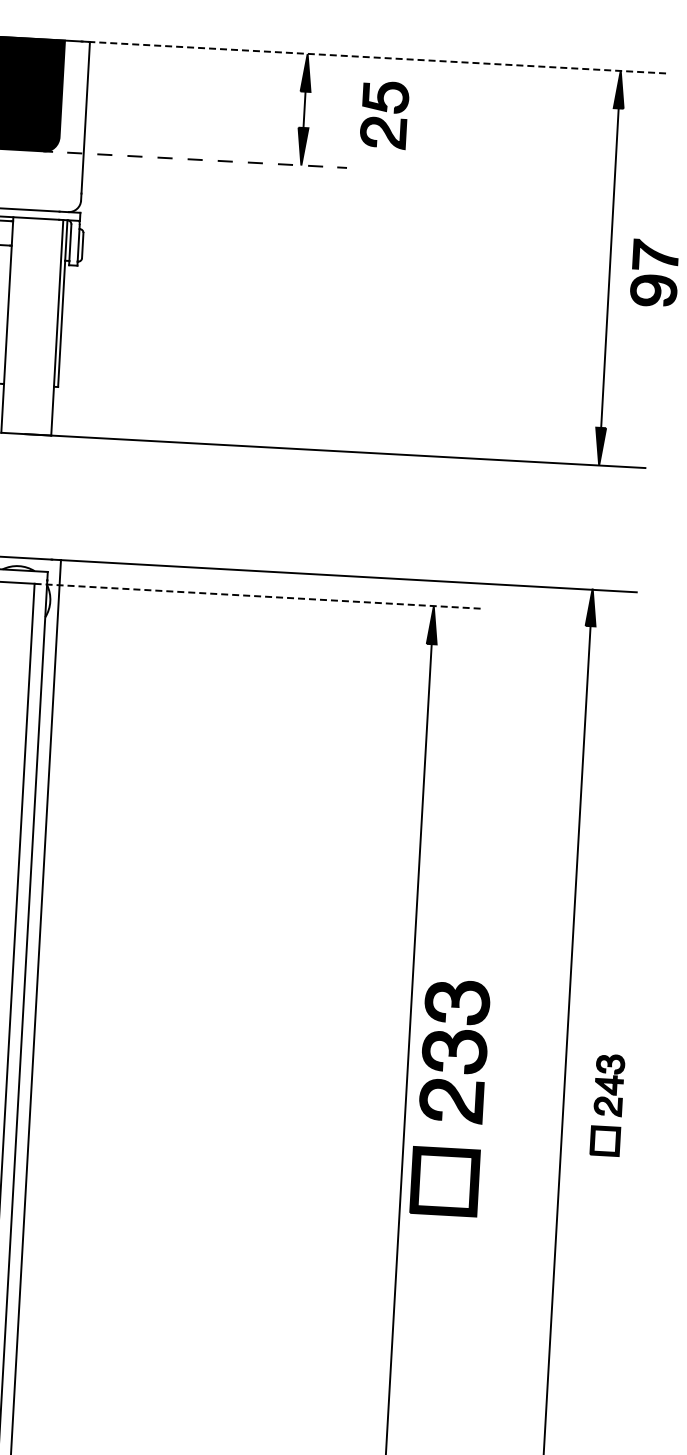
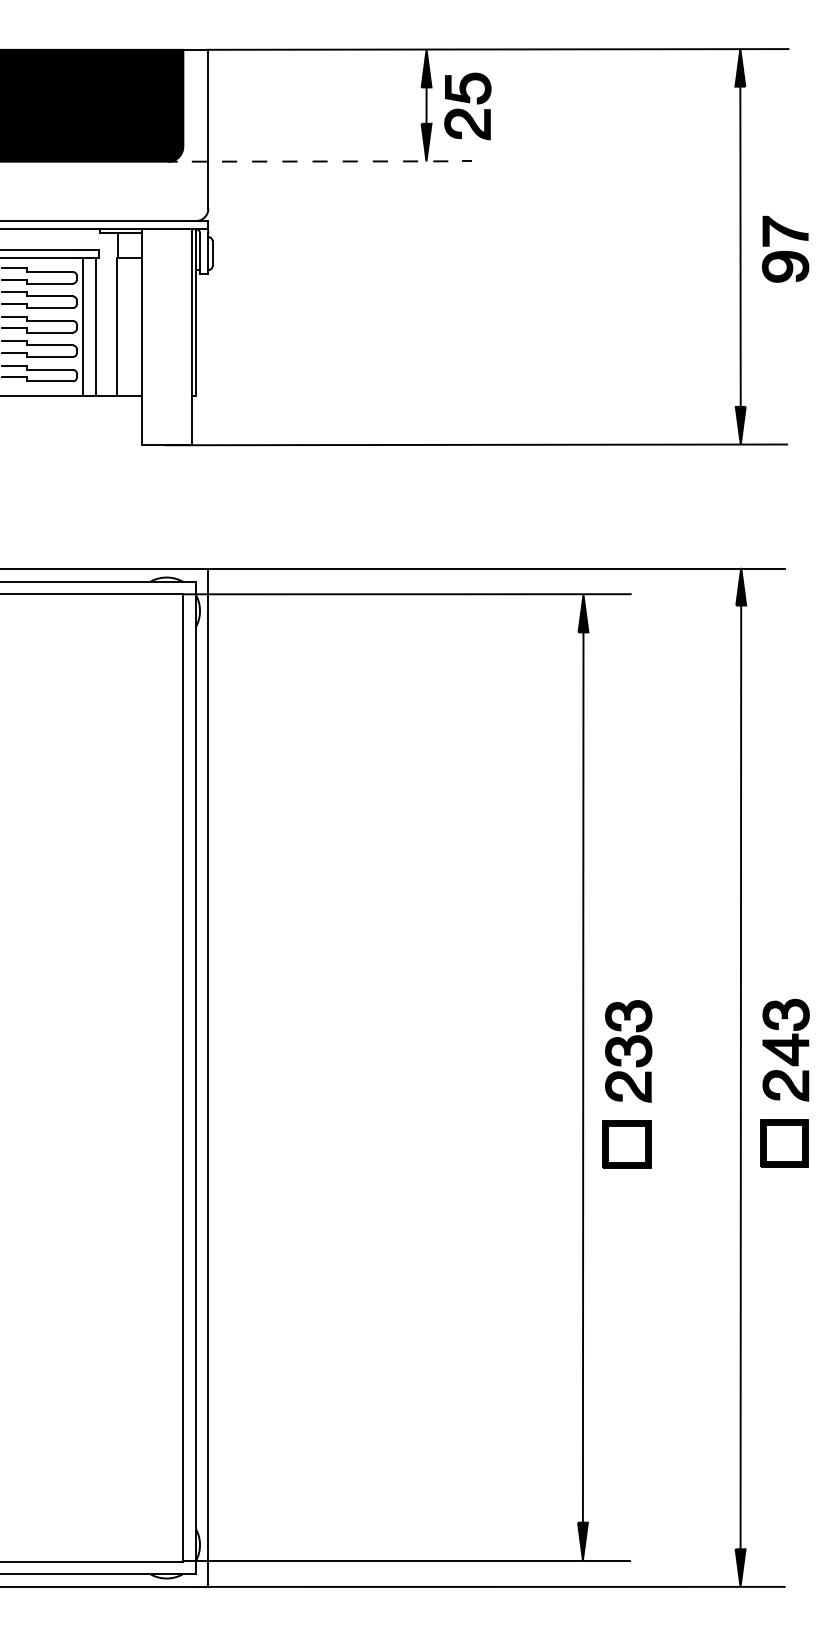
line: (378, 57) -> (497, 49), dashed -> solid
part: (384, 115) -> (467, 106), moved
line: (258, 596) -> (407, 594), dashed -> solid
part: (450, 1097) -> (627, 1084), size x0.71
part: (607, 1104) -> (784, 1082), size x1.67

